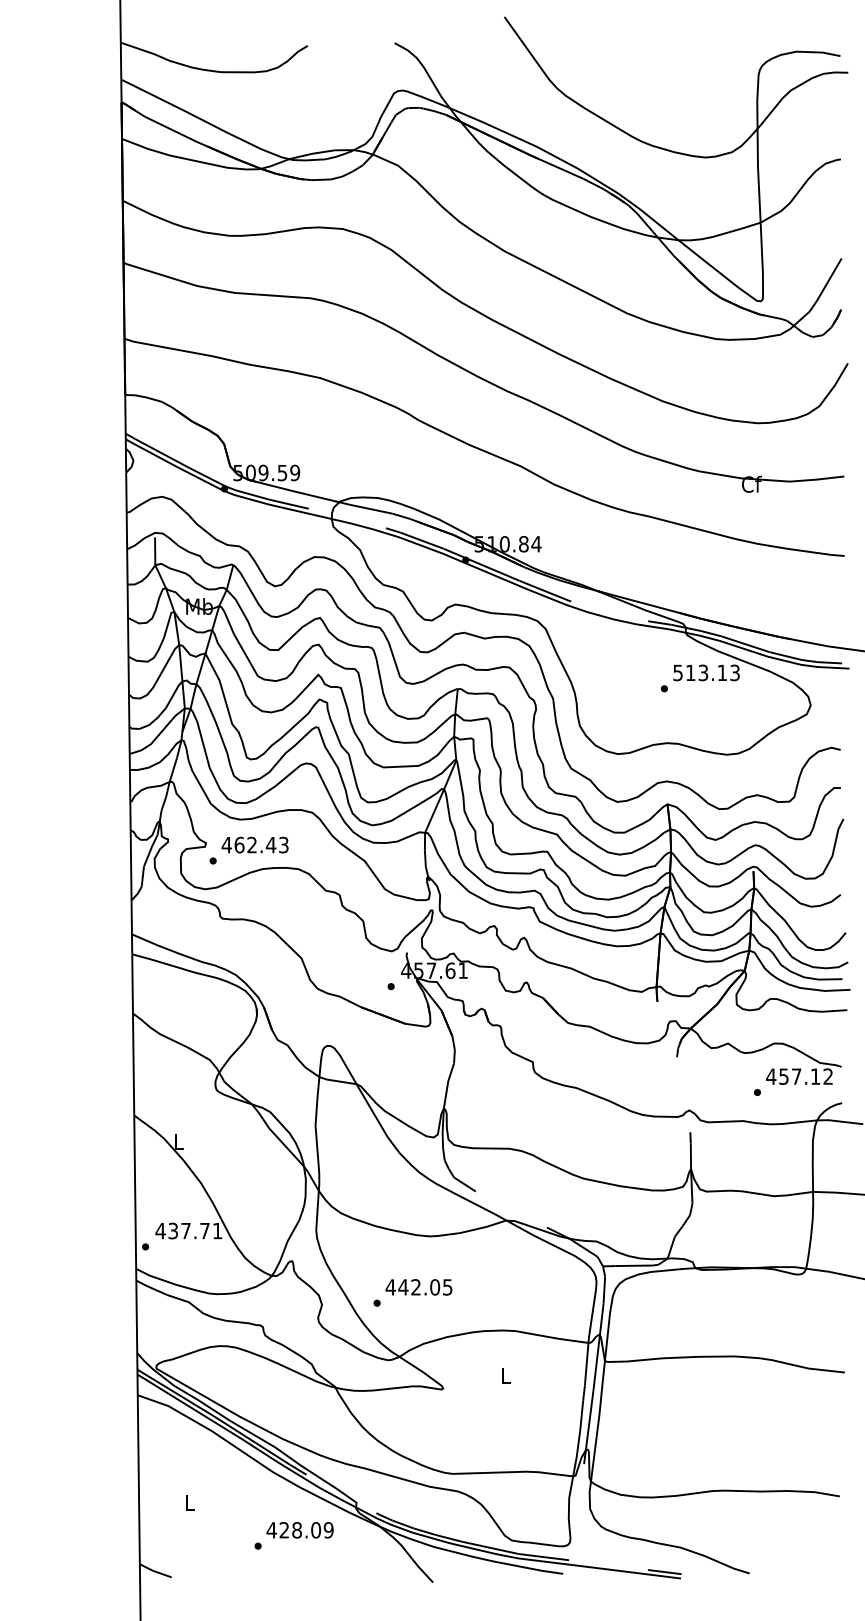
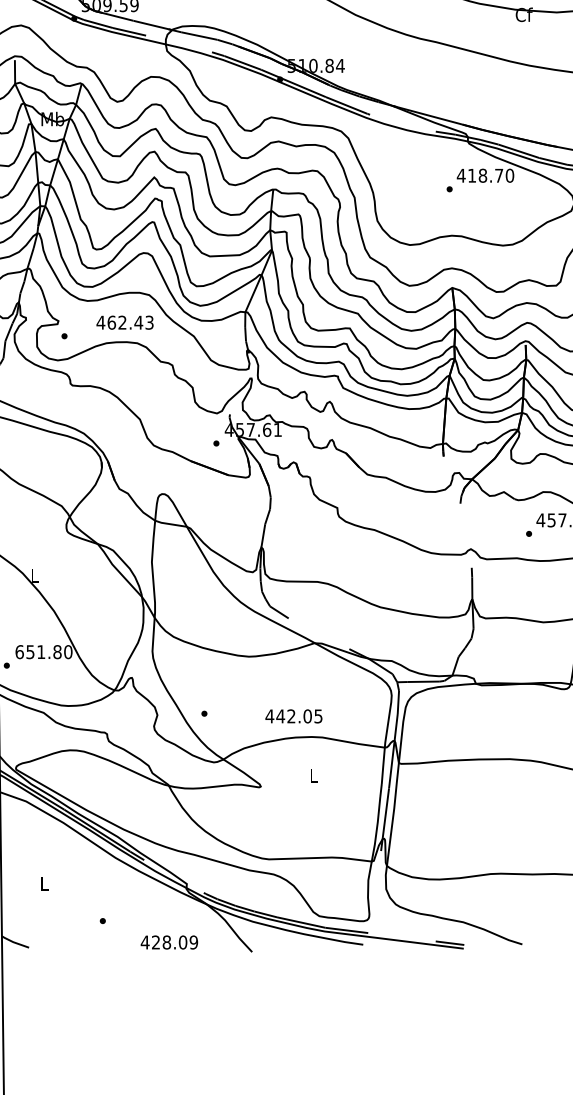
text: (706, 672) -> (485, 175), 513.13 -> 418.70
text: (254, 844) -> (124, 322), moved
text: (188, 1230) -> (43, 651), 437.71 -> 651.80
text: (418, 1287) -> (293, 716), moved
text: (299, 1530) -> (168, 942), moved

